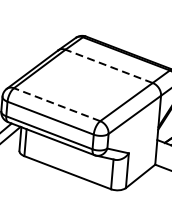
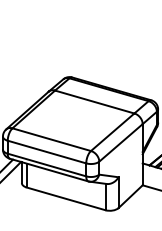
line: (108, 65) -> (94, 101), dashed -> solid
line: (56, 104) -> (51, 139), dashed -> solid

